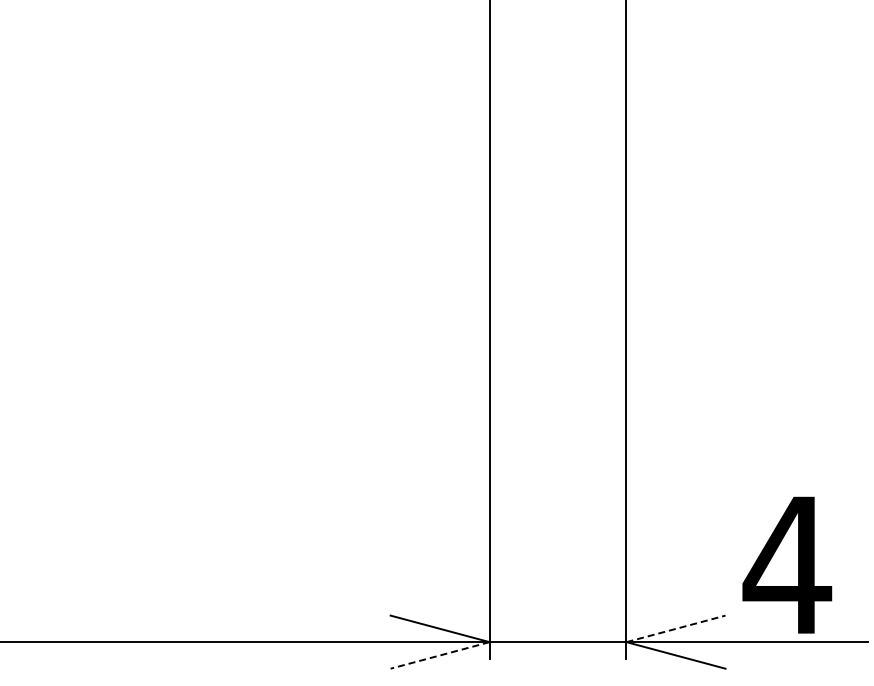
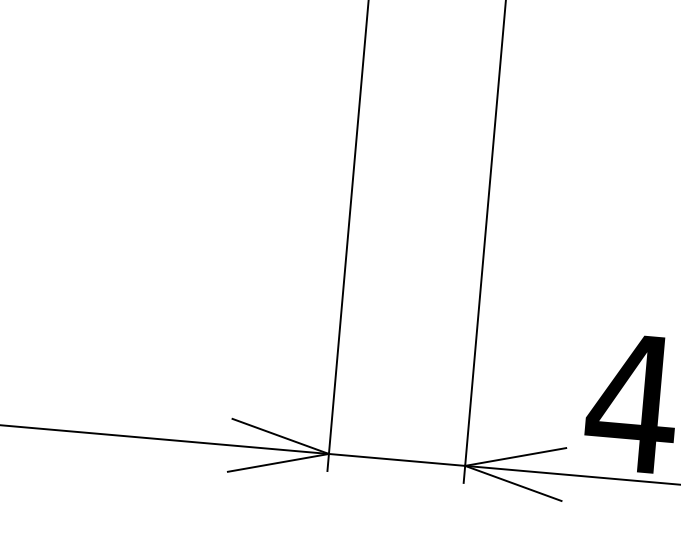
line: (676, 628) -> (516, 456), dashed -> solid
line: (439, 655) -> (277, 462), dashed -> solid

